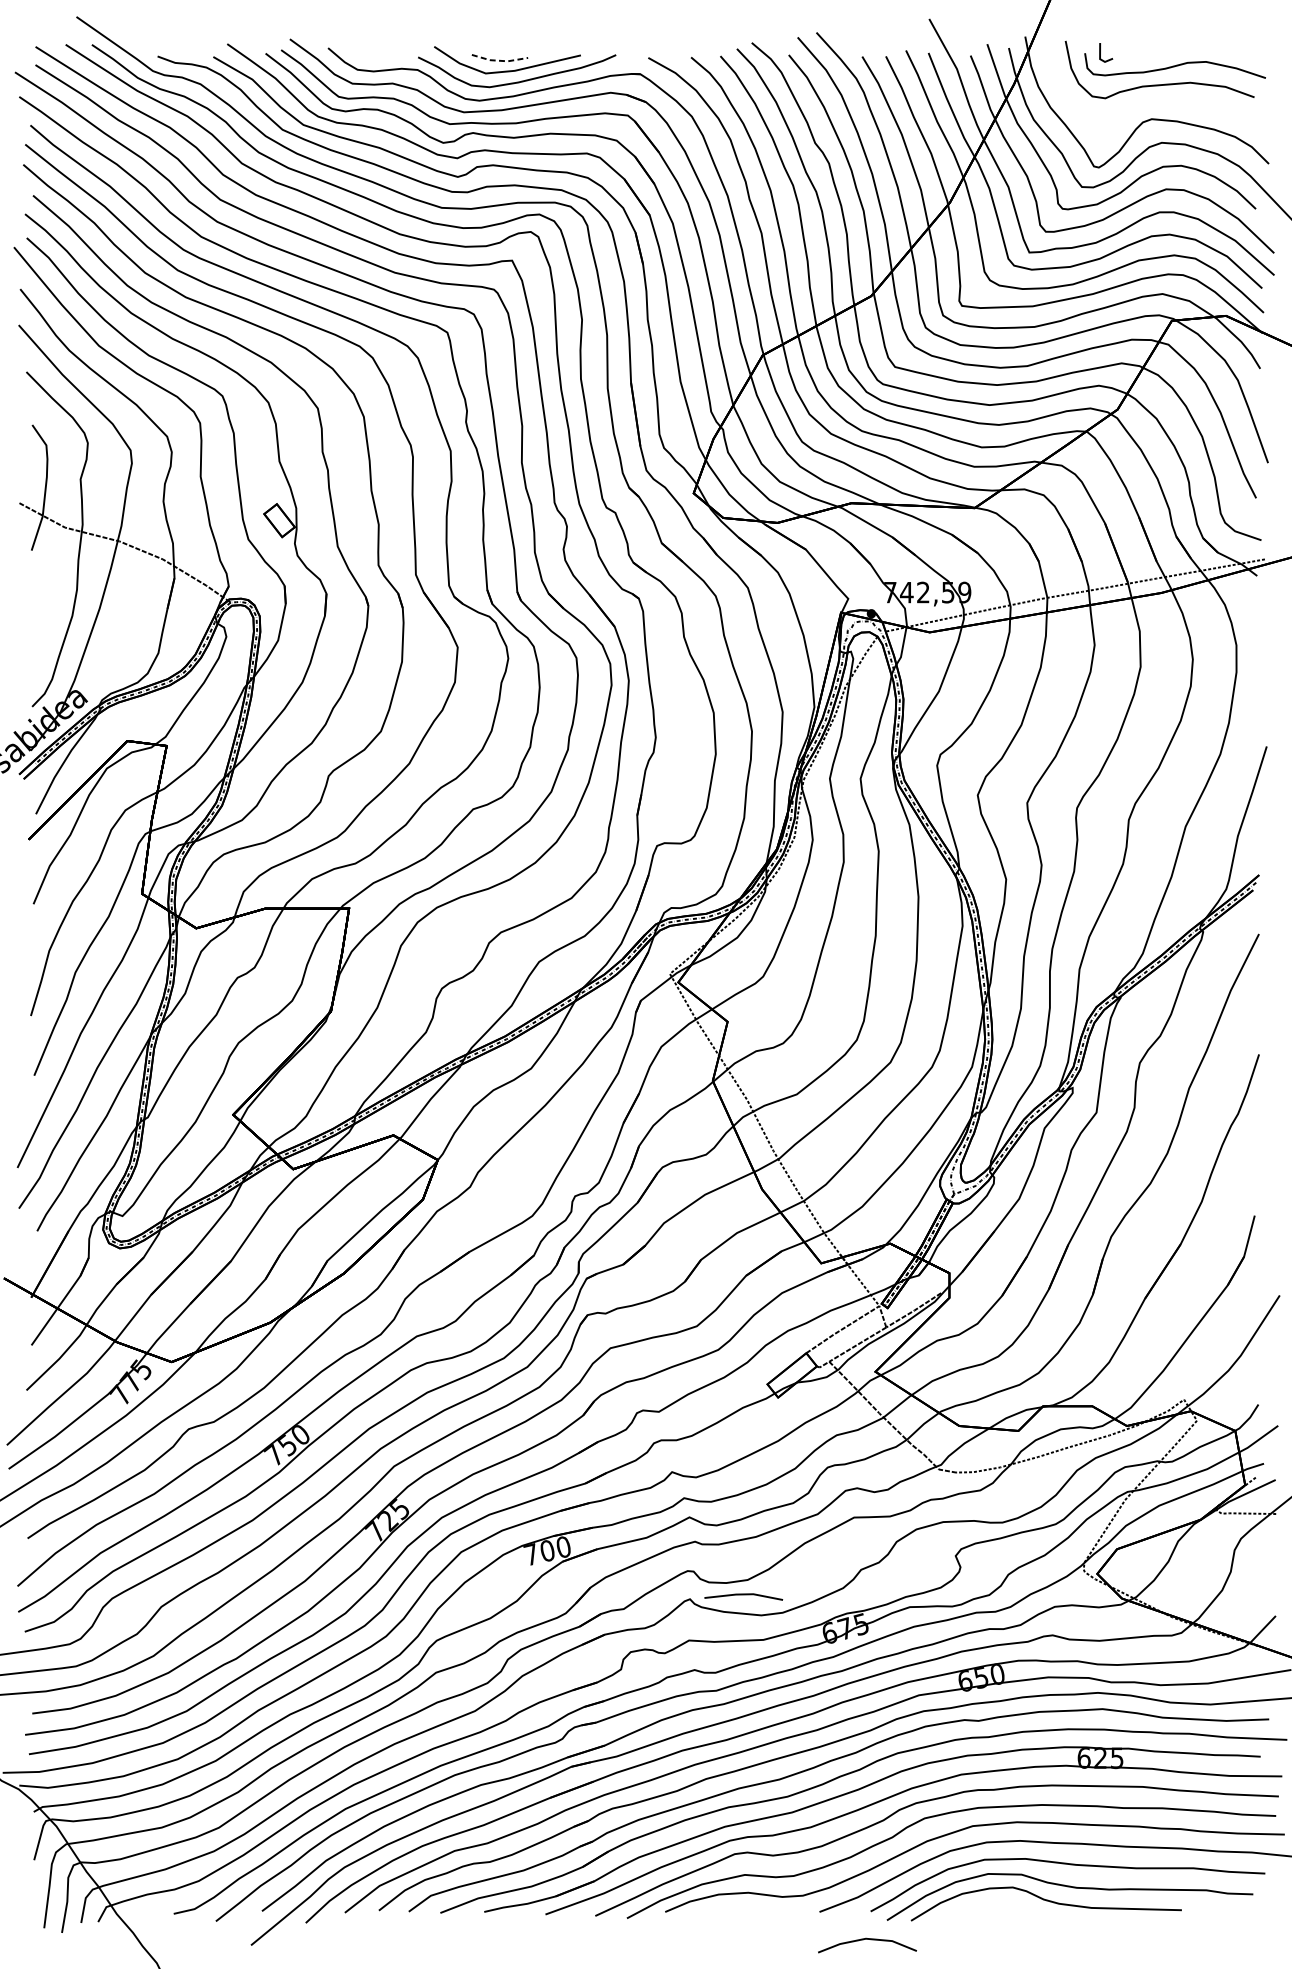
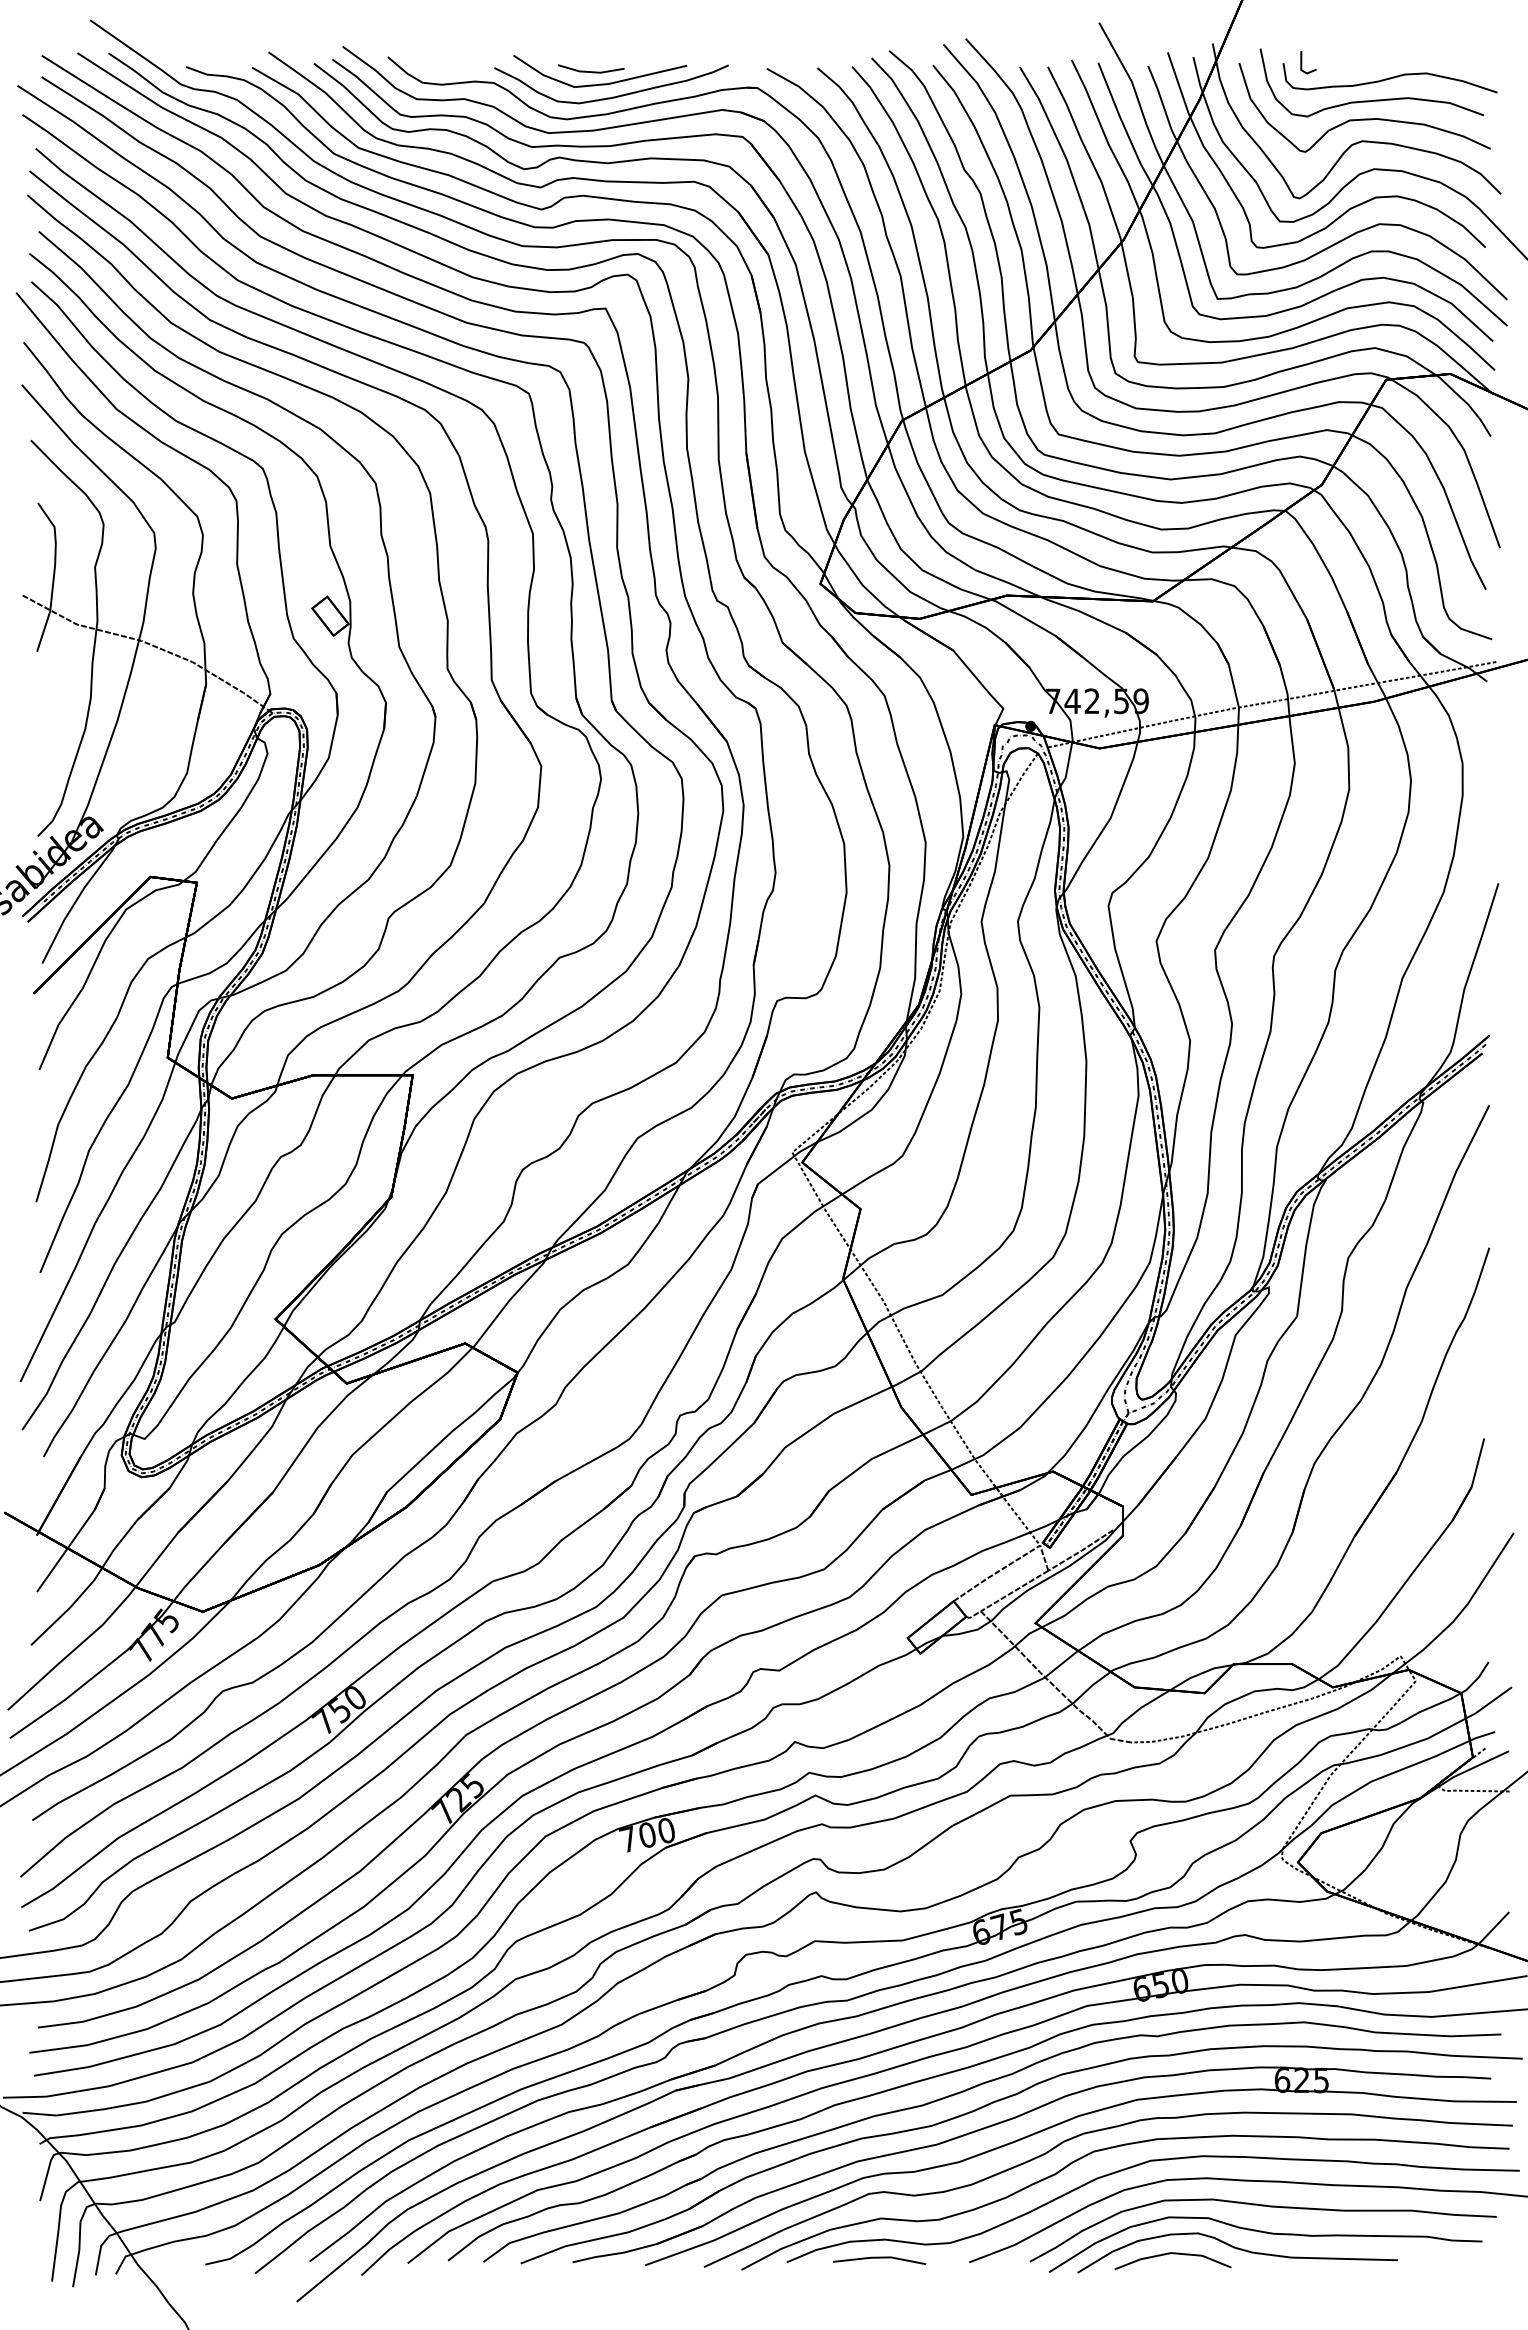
line: (499, 61) -> (590, 72), dashed -> solid
curve: (1153, 99) -> (1364, 118), added
line: (743, 1595) -> (879, 2258), moved
line: (867, 1939) -> (1173, 2254), moved

